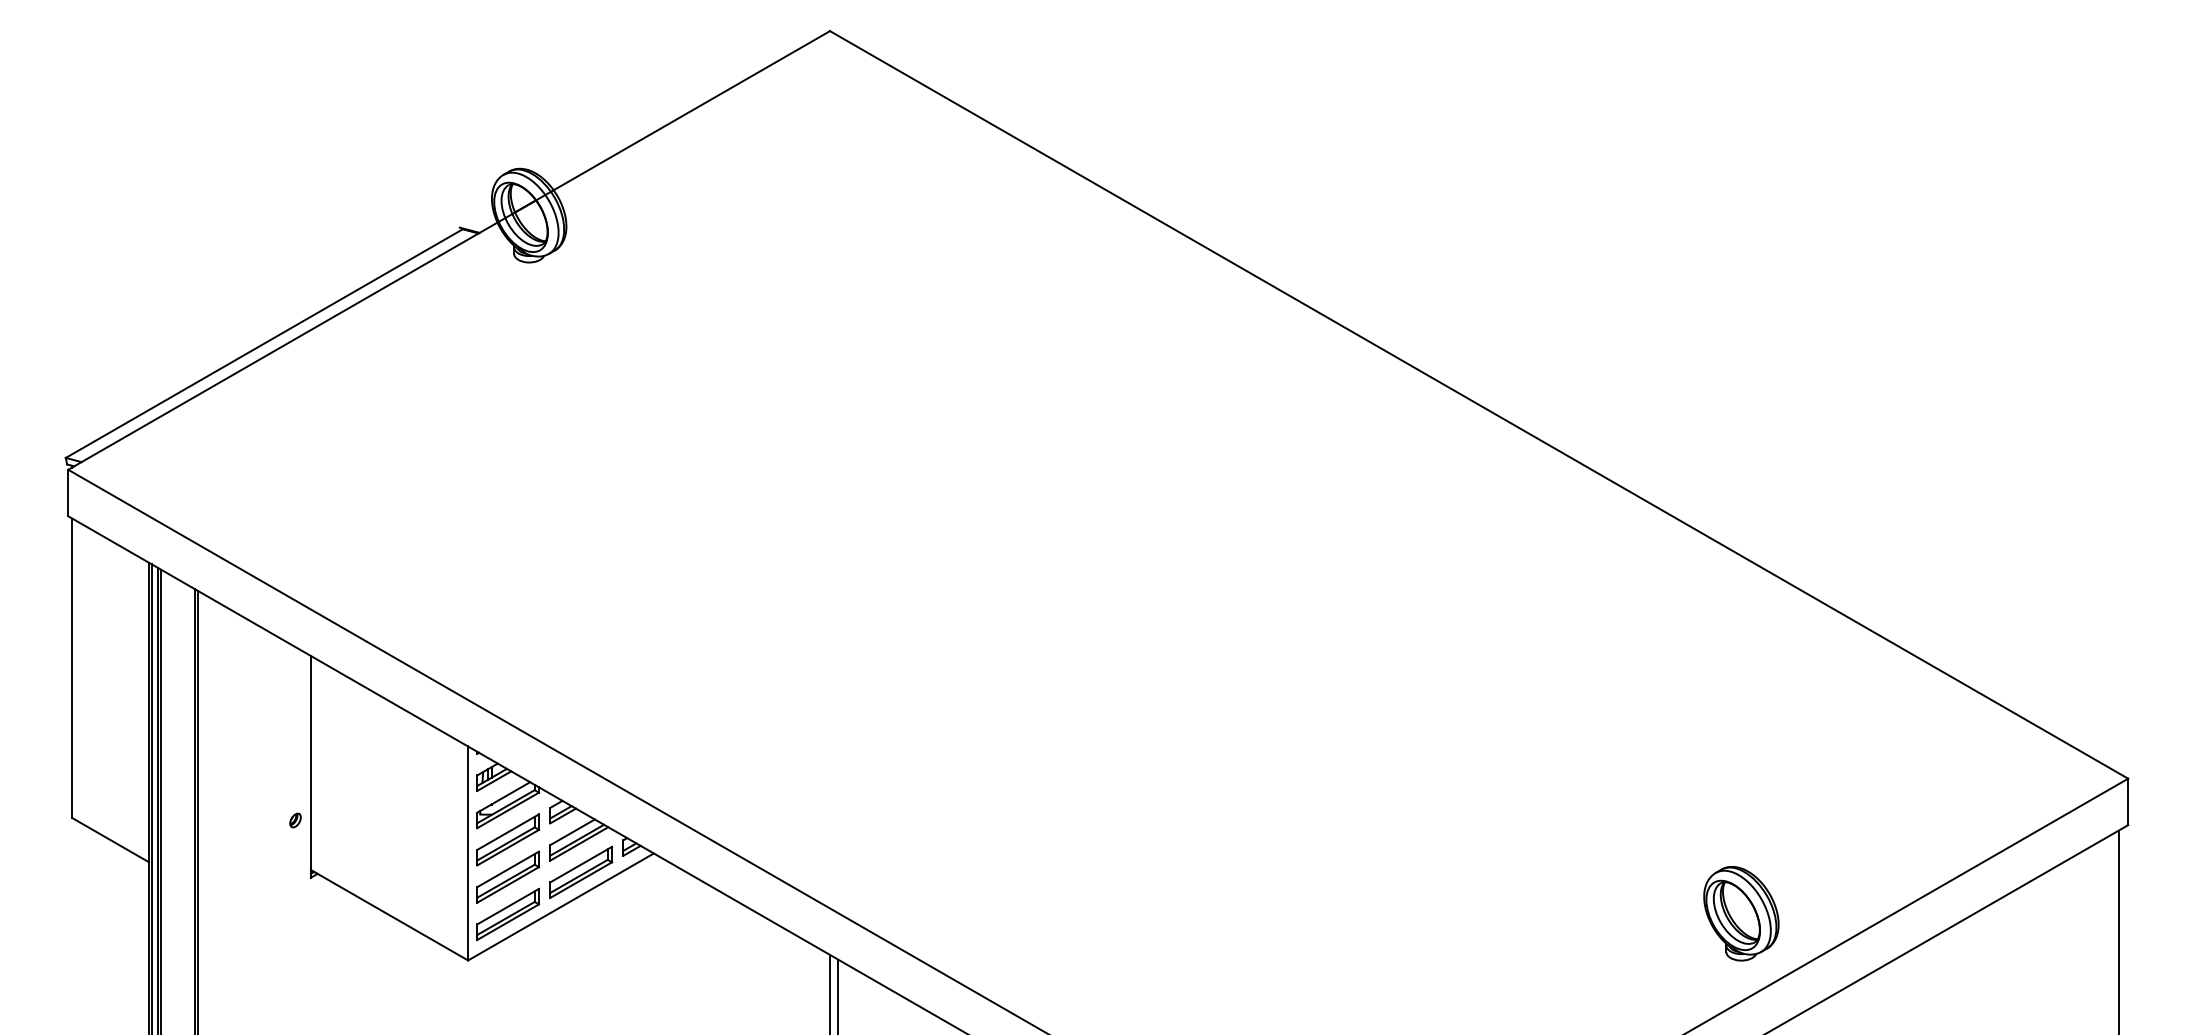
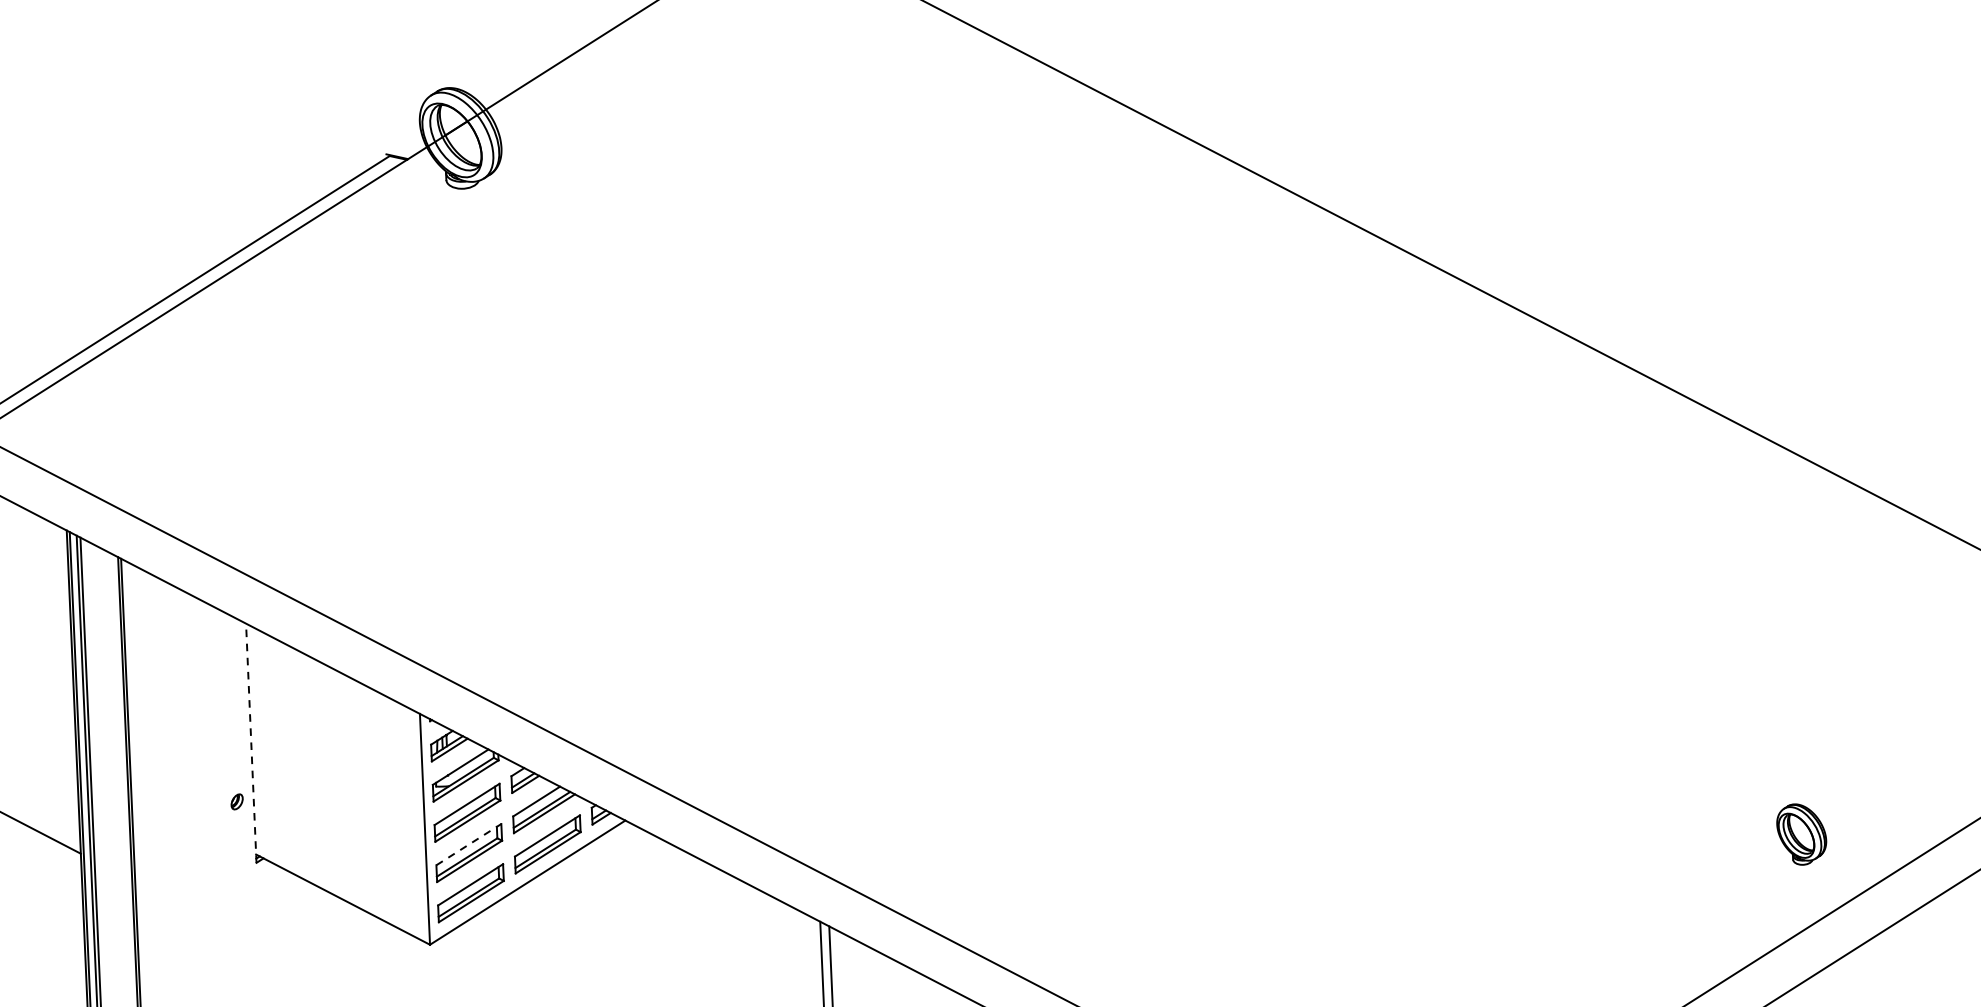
line: (310, 766) -> (250, 742), solid -> dashed
line: (508, 869) -> (469, 844), solid -> dashed
part: (1741, 913) -> (1801, 834), size x0.6

